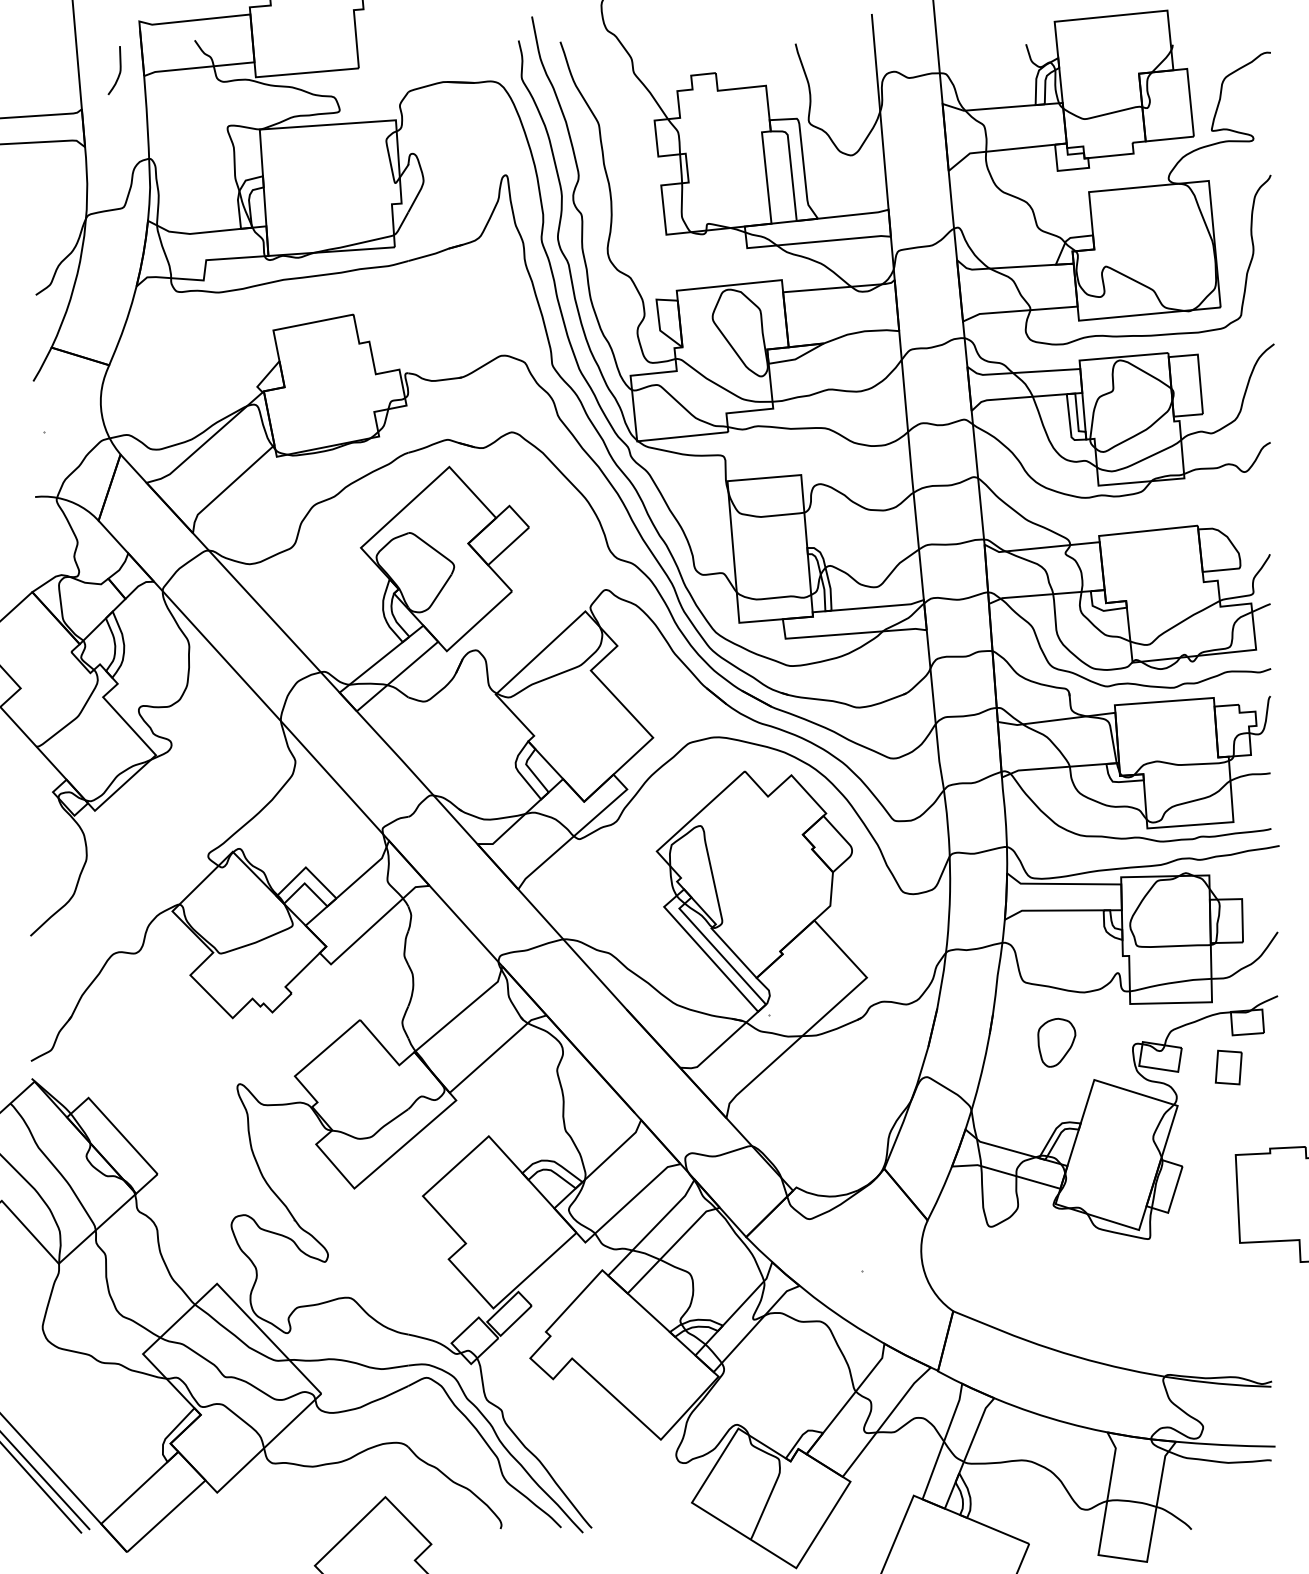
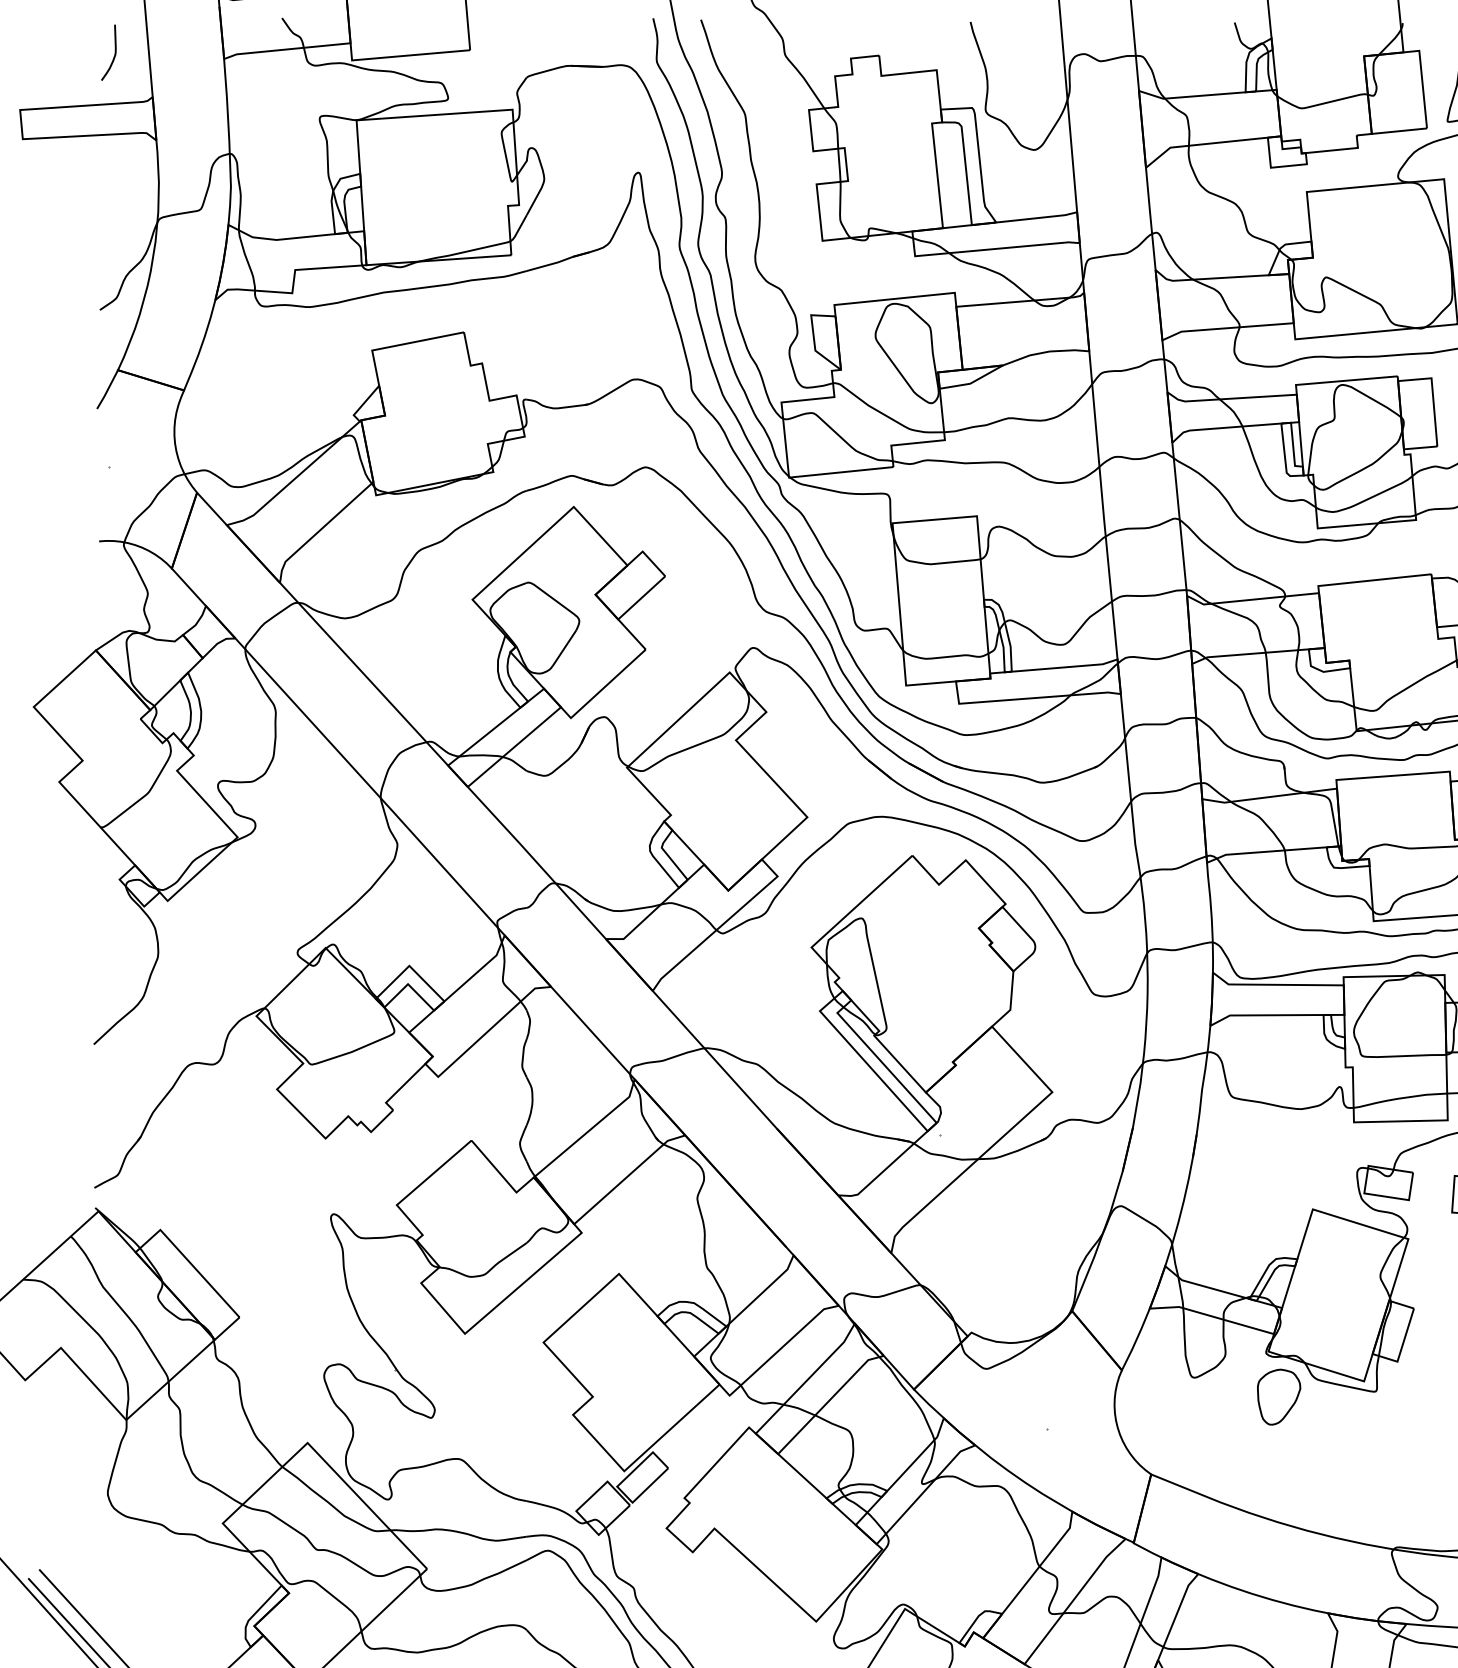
curve: (119, 70) -> (114, 52), moved
part: (1056, 1042) -> (1278, 1396), moved

